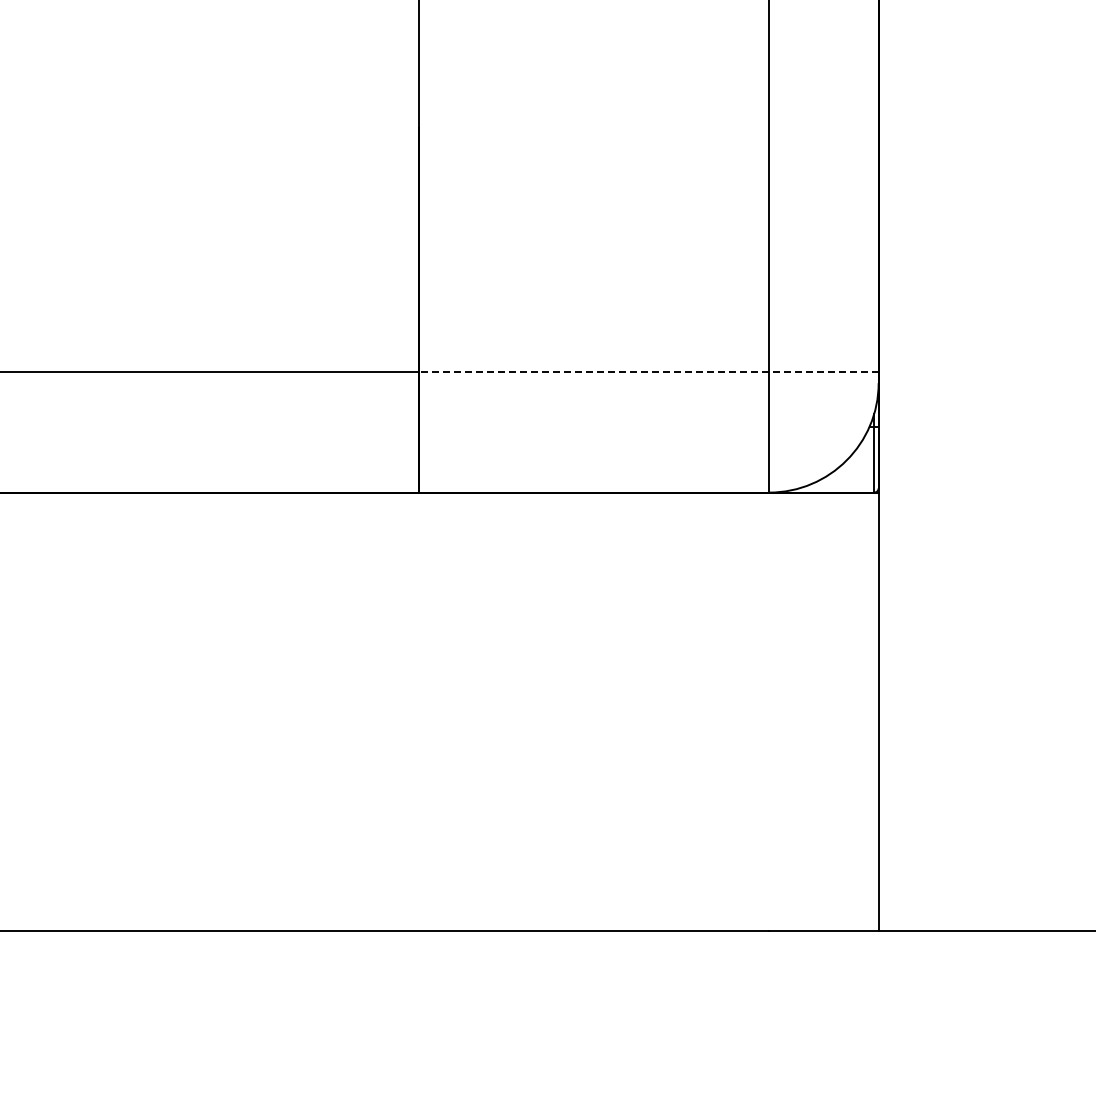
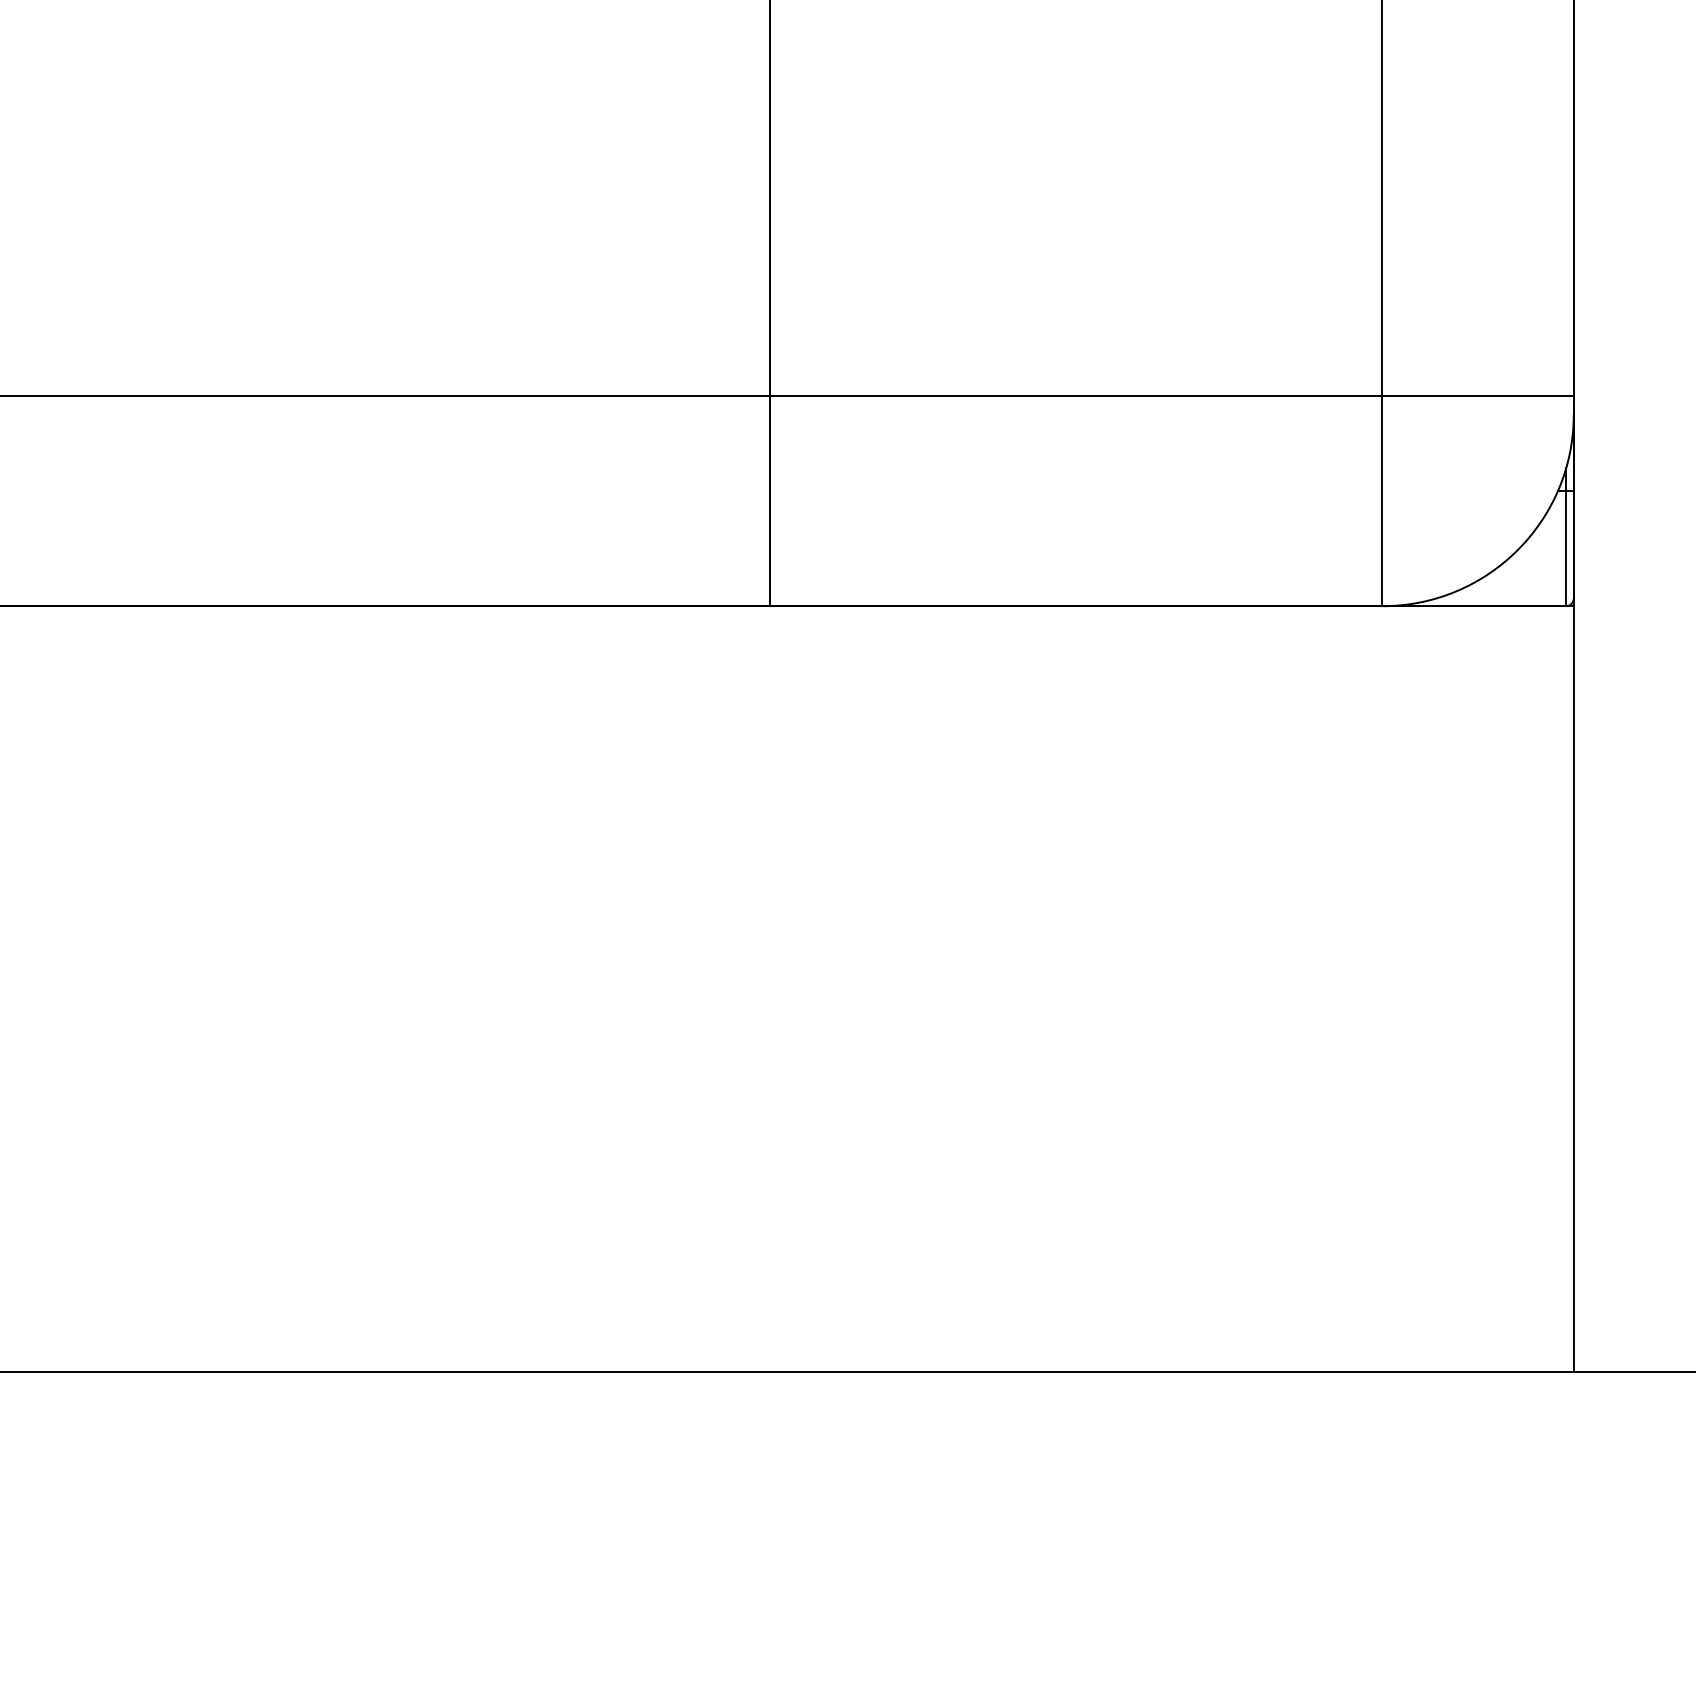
line: (648, 372) -> (1171, 396), dashed -> solid

